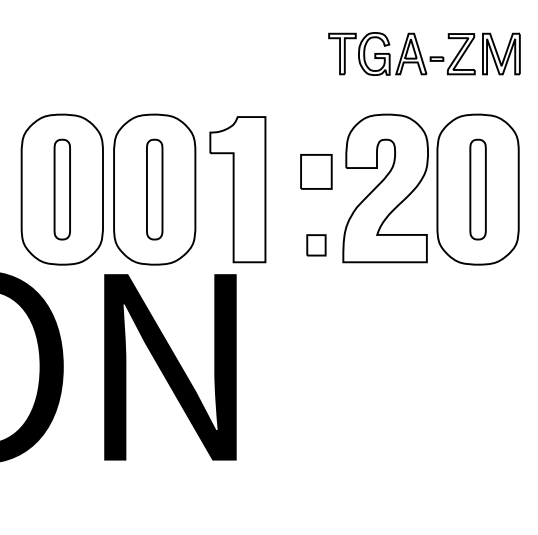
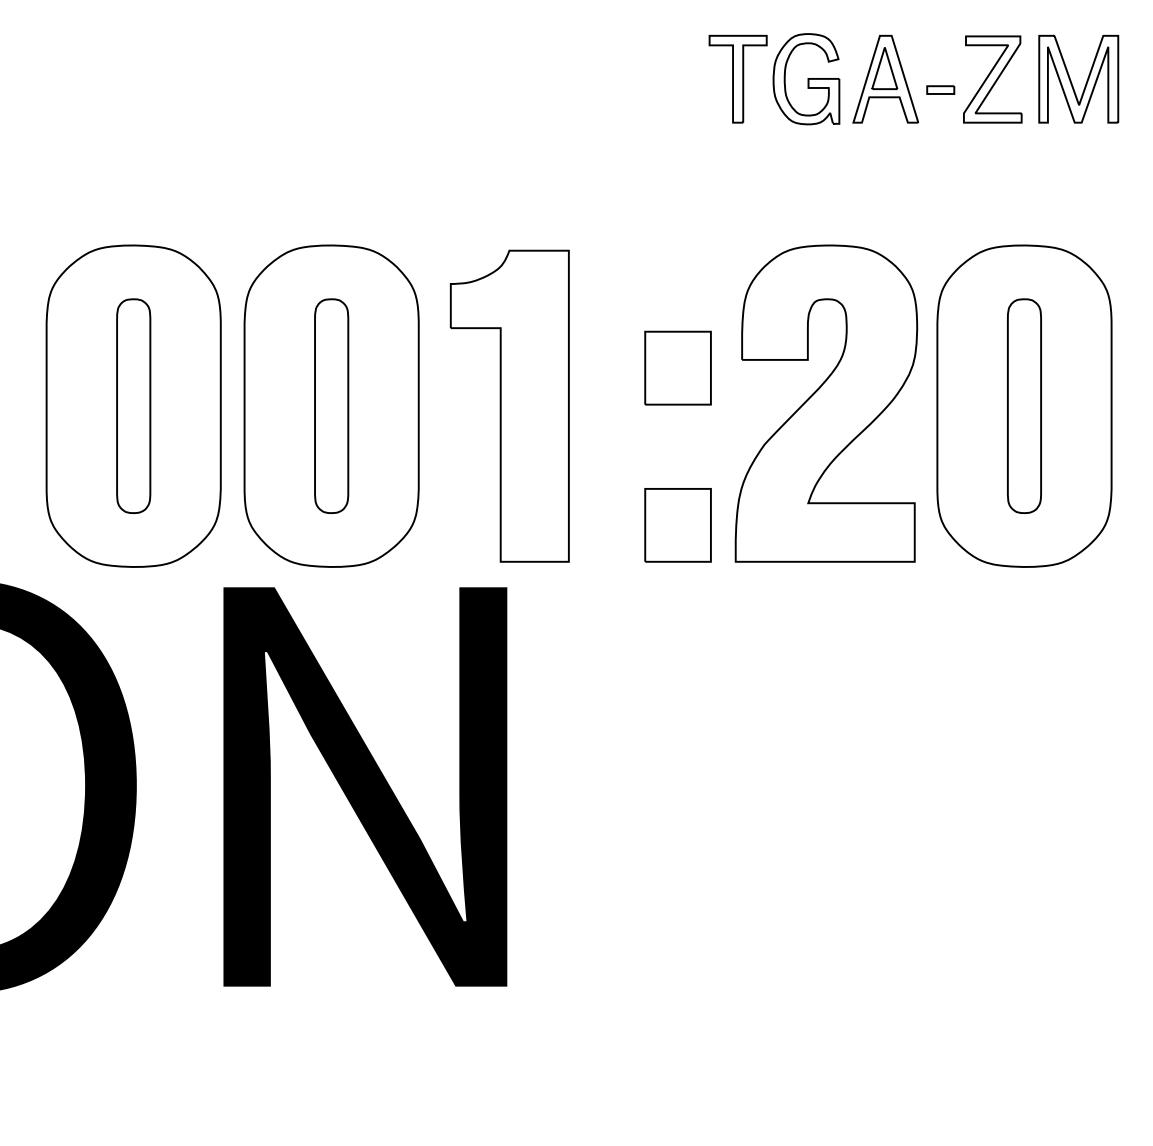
part: (424, 53) -> (913, 78), moved
part: (316, 245) -> (678, 525), size x1.67

